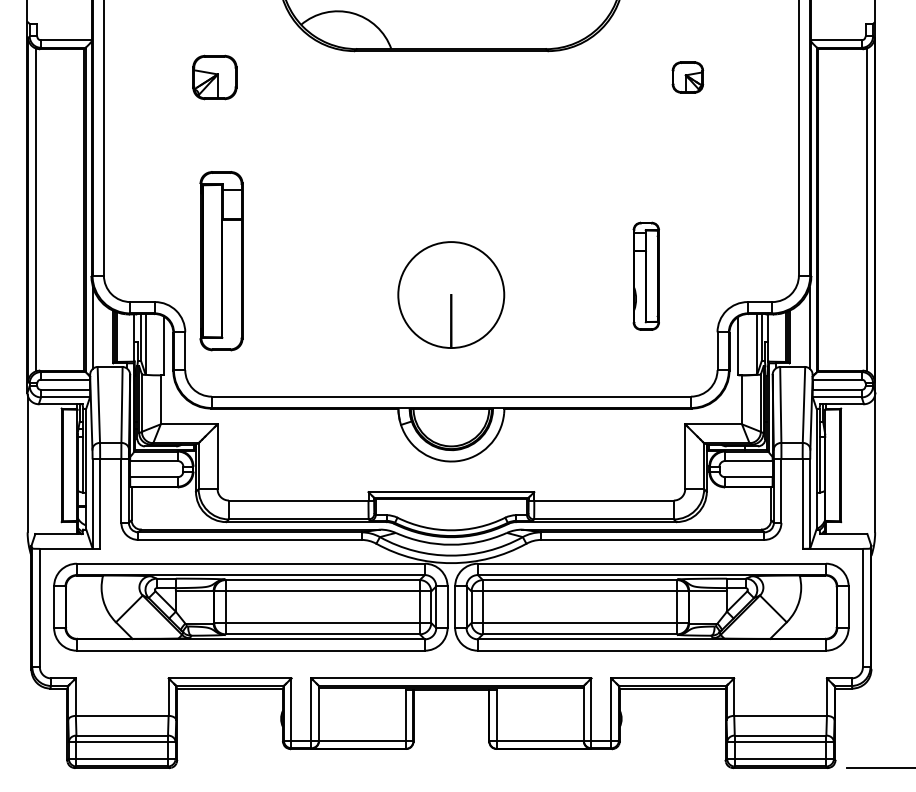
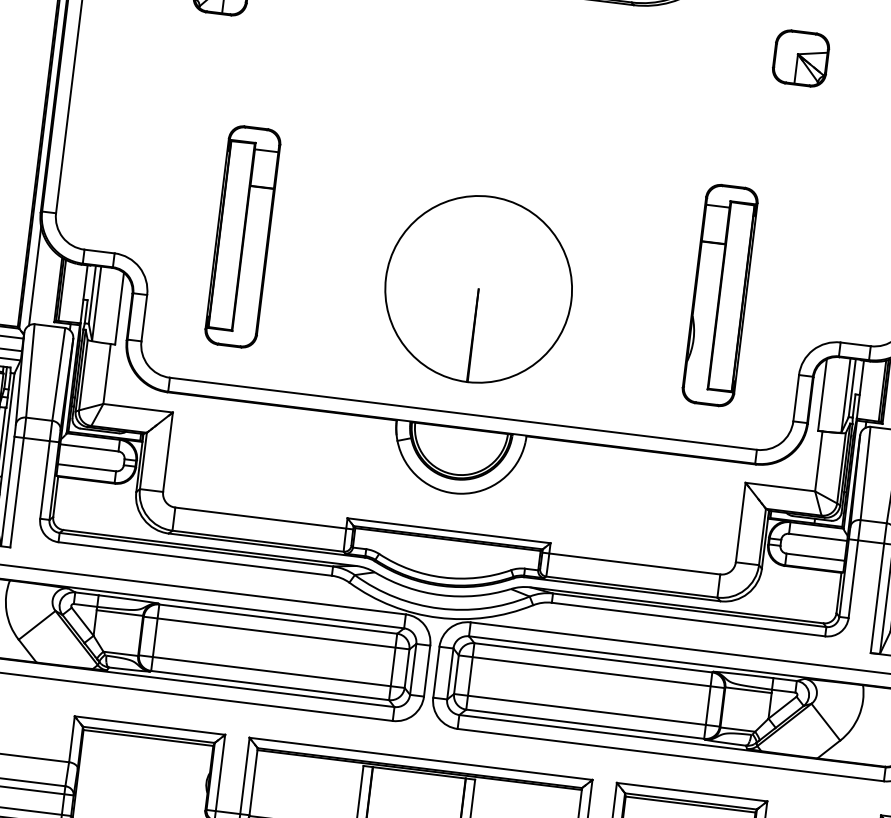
part: (687, 77) -> (800, 58), size x1.43
part: (221, 261) -> (242, 237), moved
part: (646, 276) -> (720, 295), size x1.67
part: (450, 294) -> (477, 288), size x1.43

